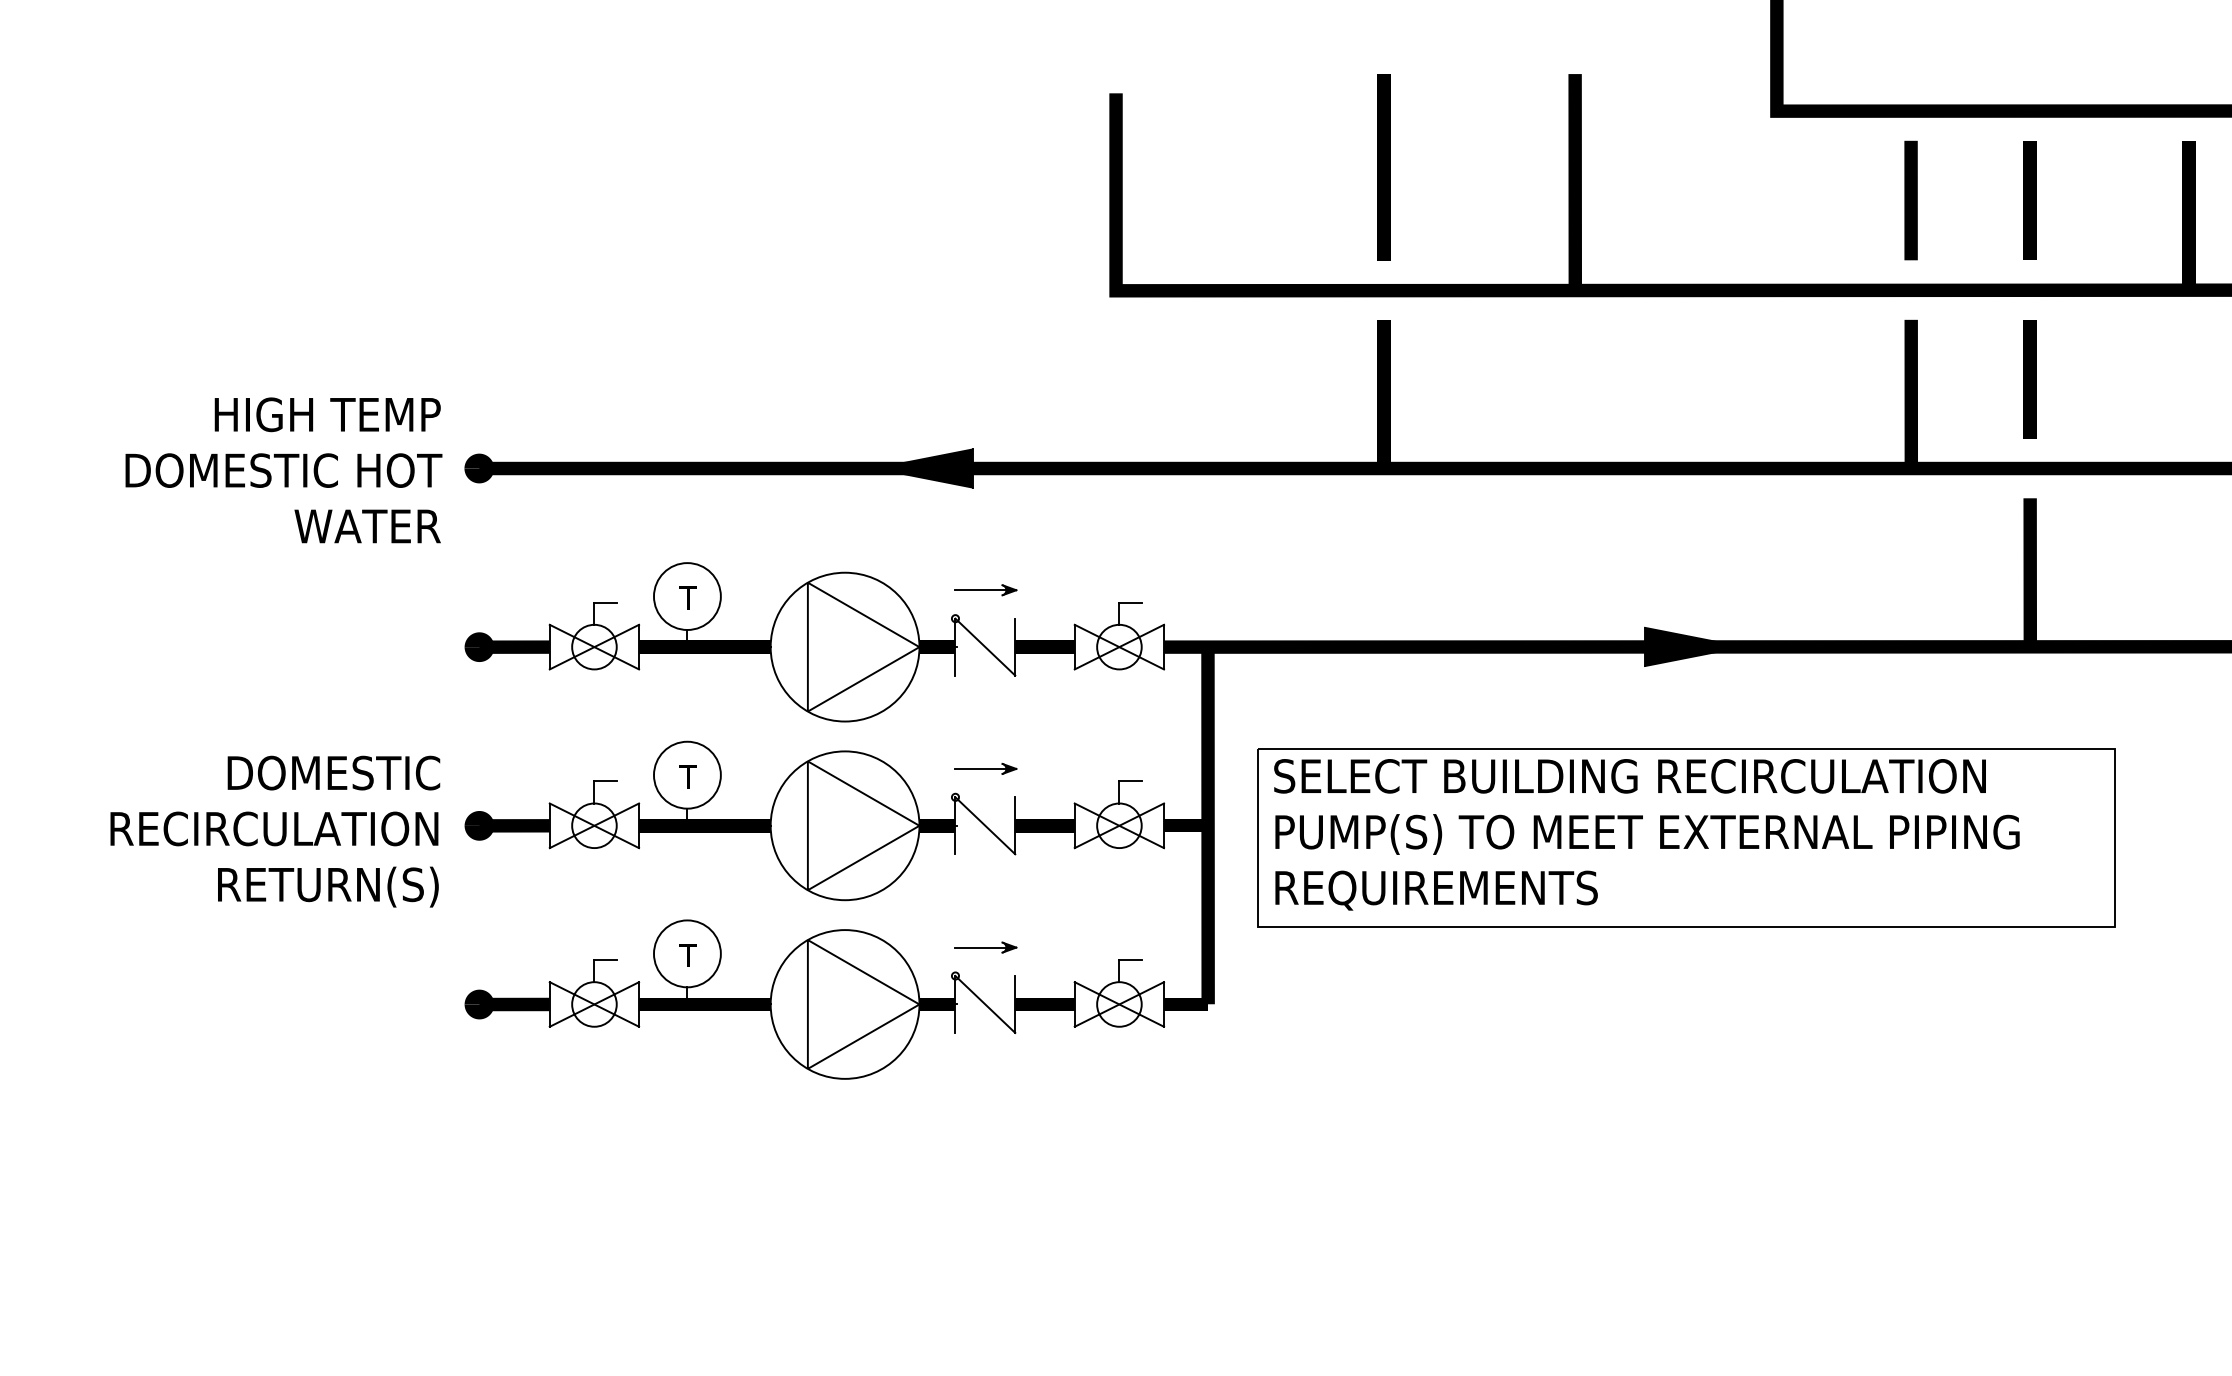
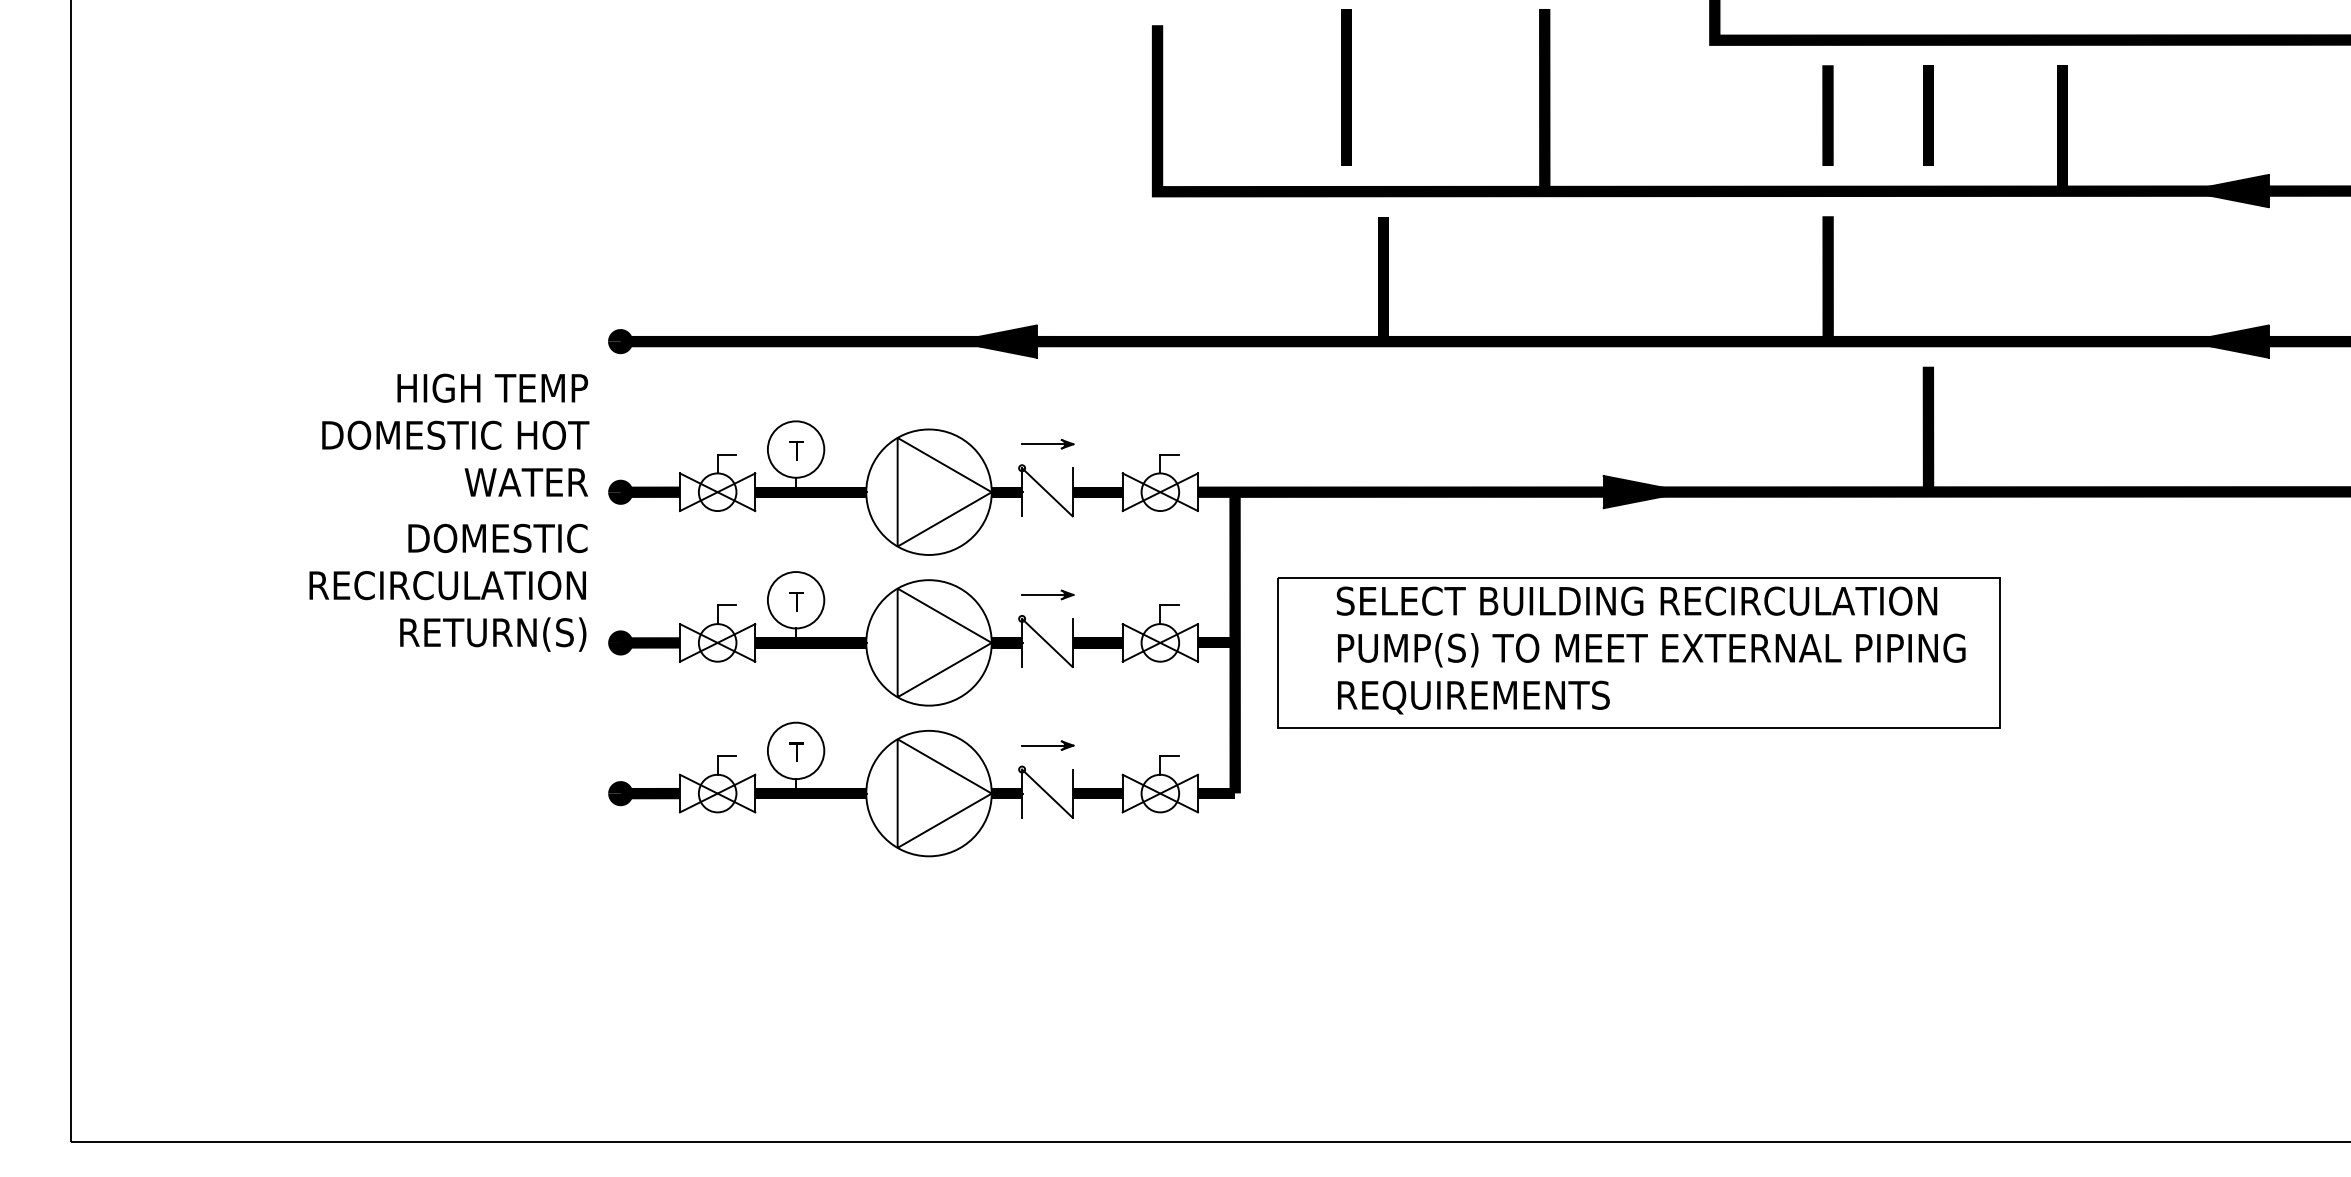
line: (1384, 167) -> (1346, 87), moved
line: (2030, 378) -> (1928, 265), removed
text: (283, 469) -> (455, 434), moved
text: (275, 831) -> (448, 587), moved
text: (1646, 834) -> (1650, 650), moved

